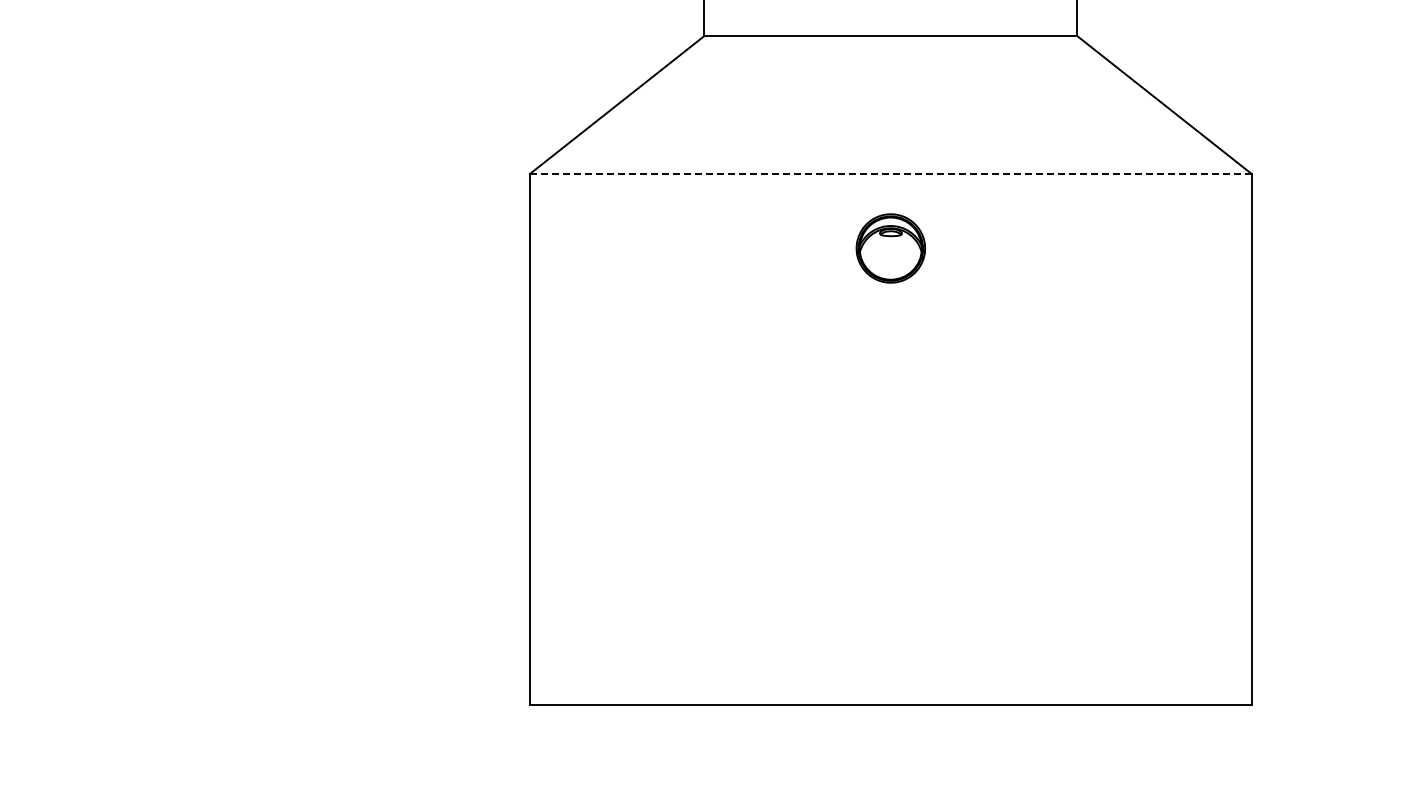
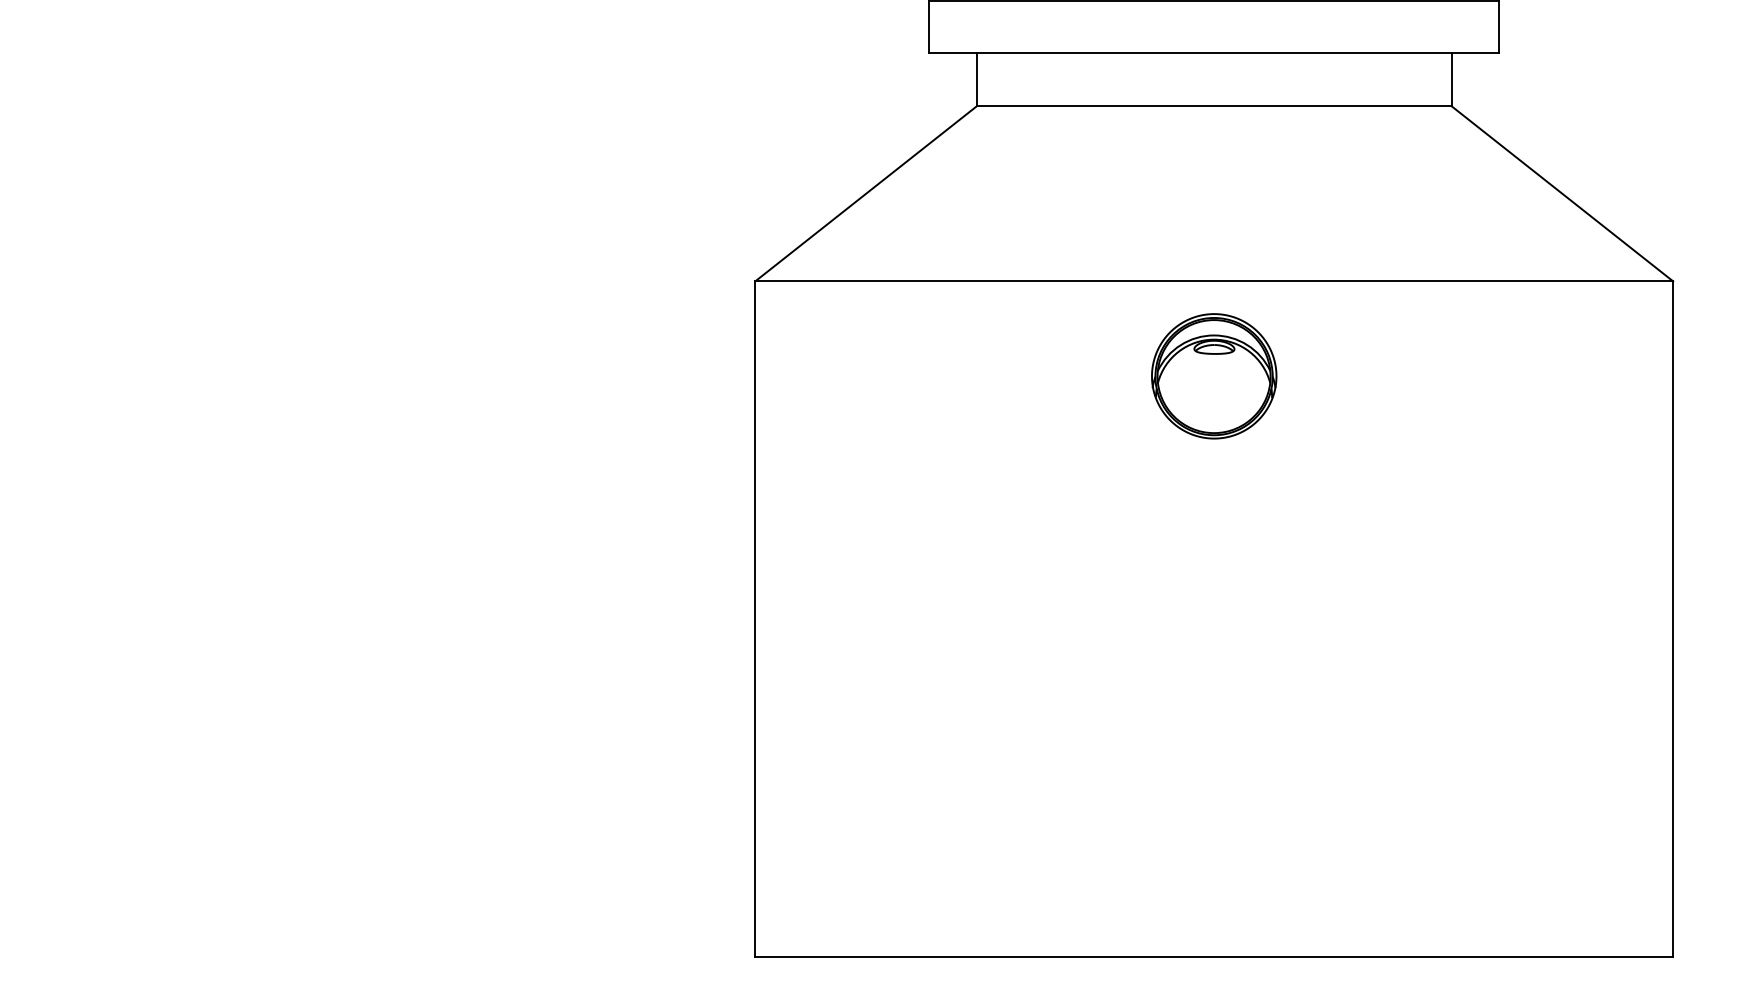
line: (890, 173) -> (1213, 280), dashed -> solid
part: (890, 248) -> (1213, 376), size x1.43

